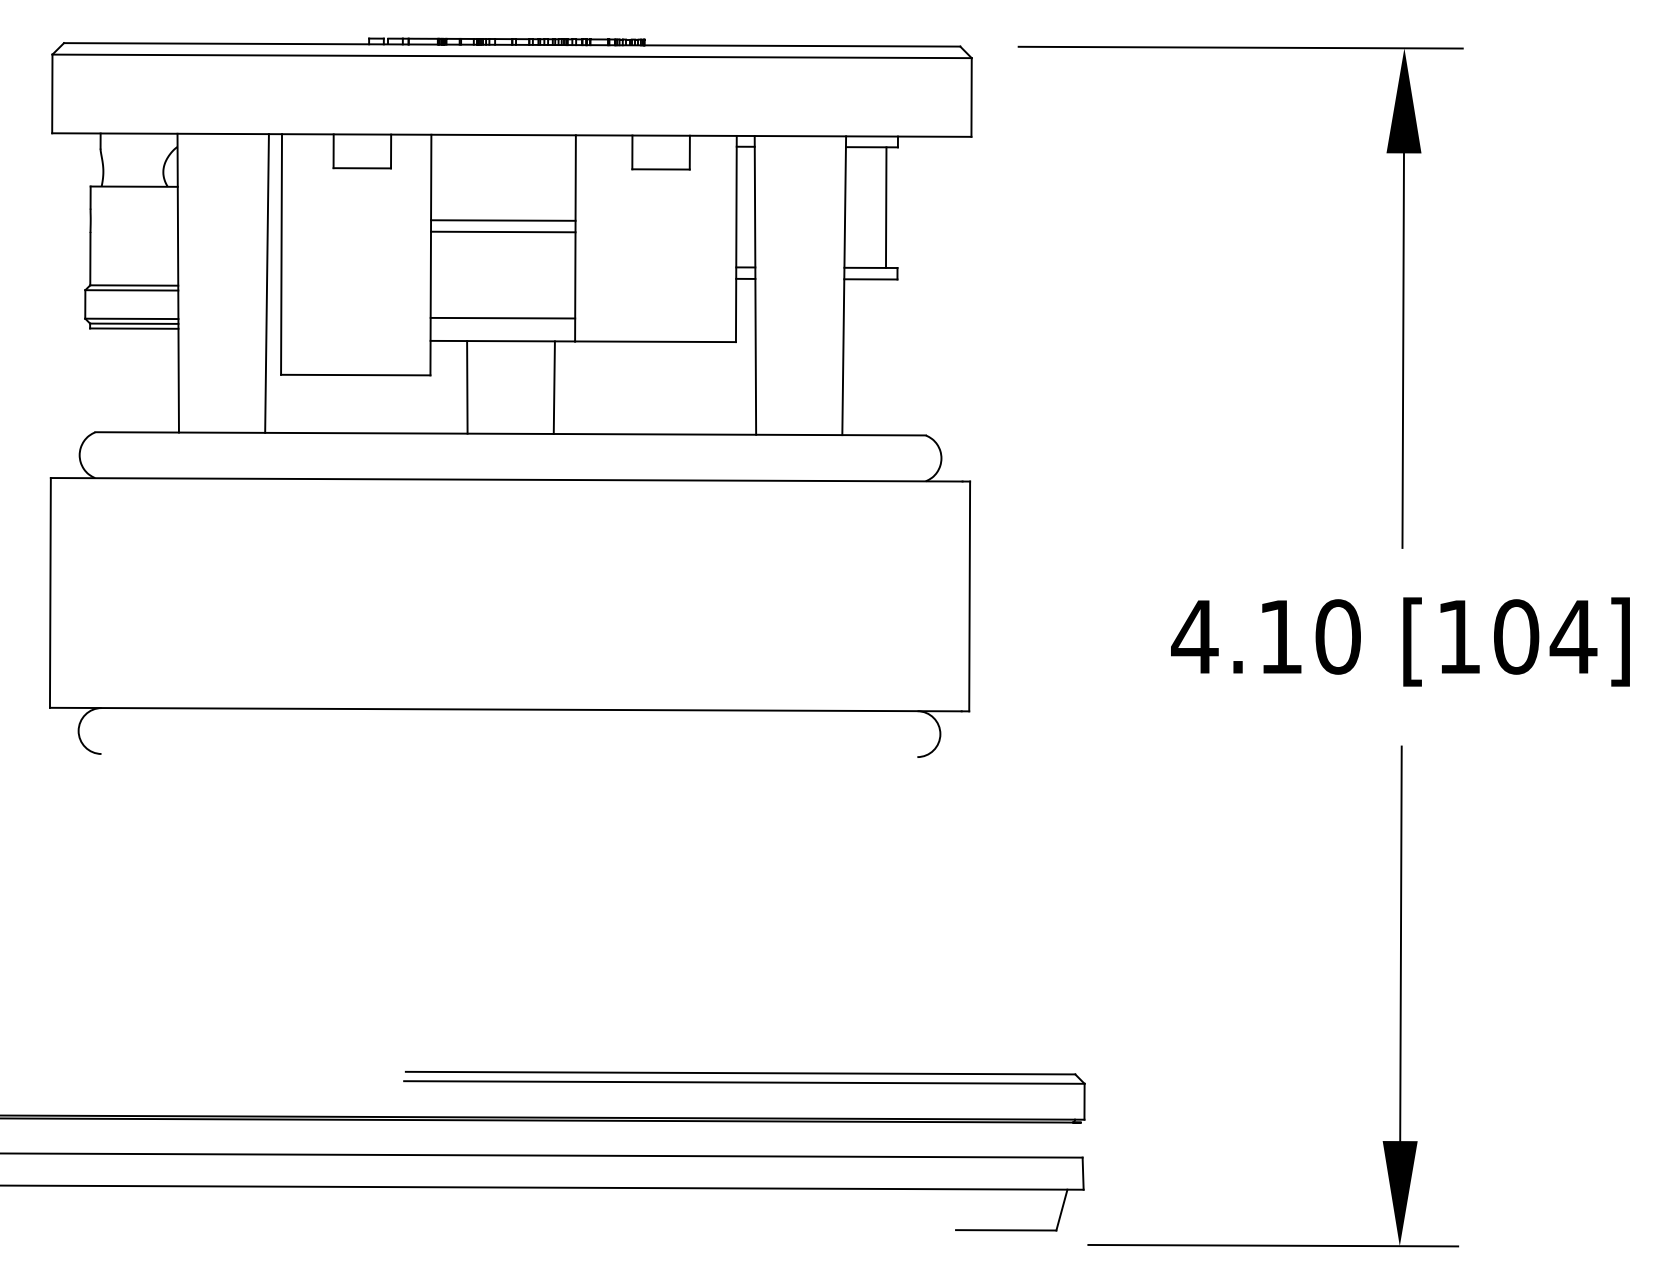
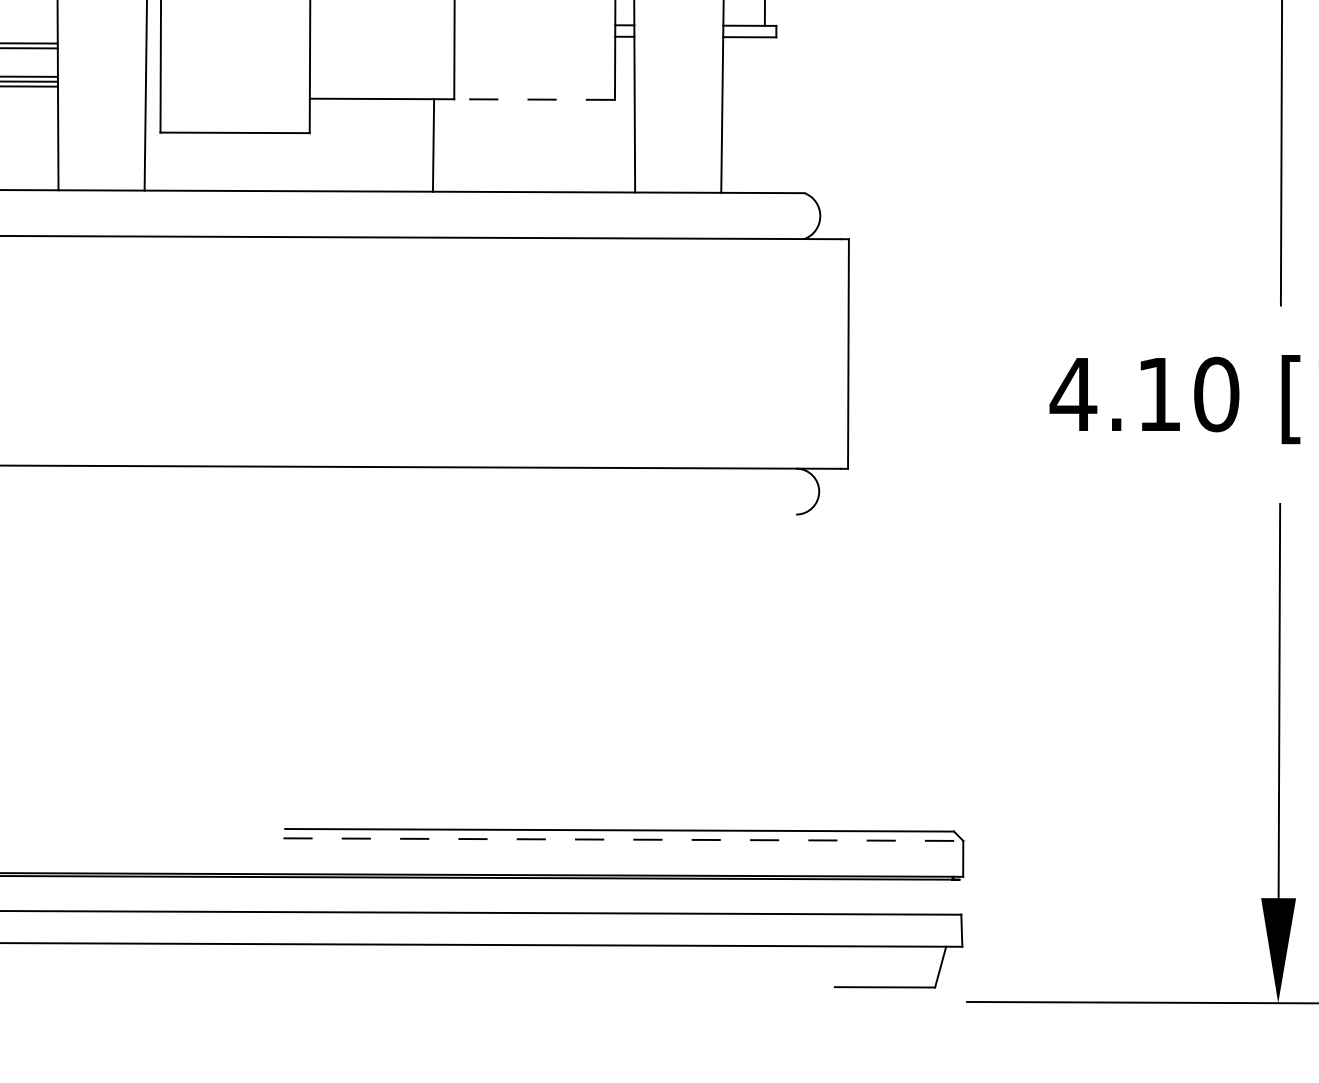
line: (502, 317) -> (381, 75), removed
line: (655, 341) -> (534, 99), solid -> dashed
line: (467, 387) -> (346, 145), removed
line: (744, 1082) -> (623, 839), solid -> dashed

